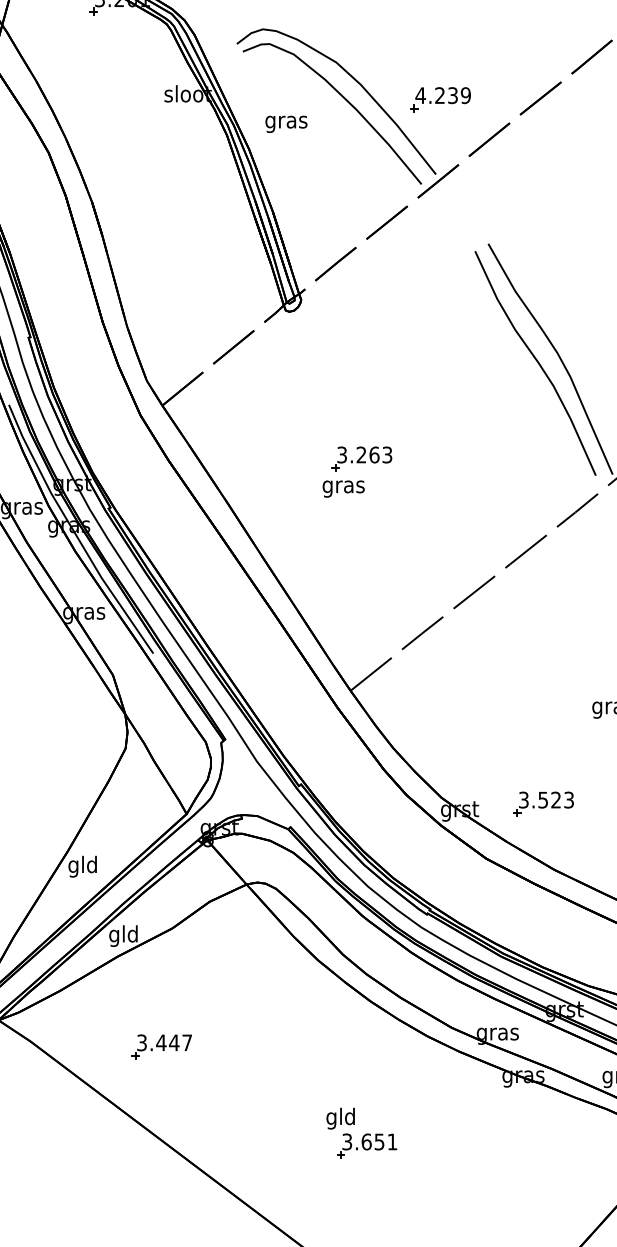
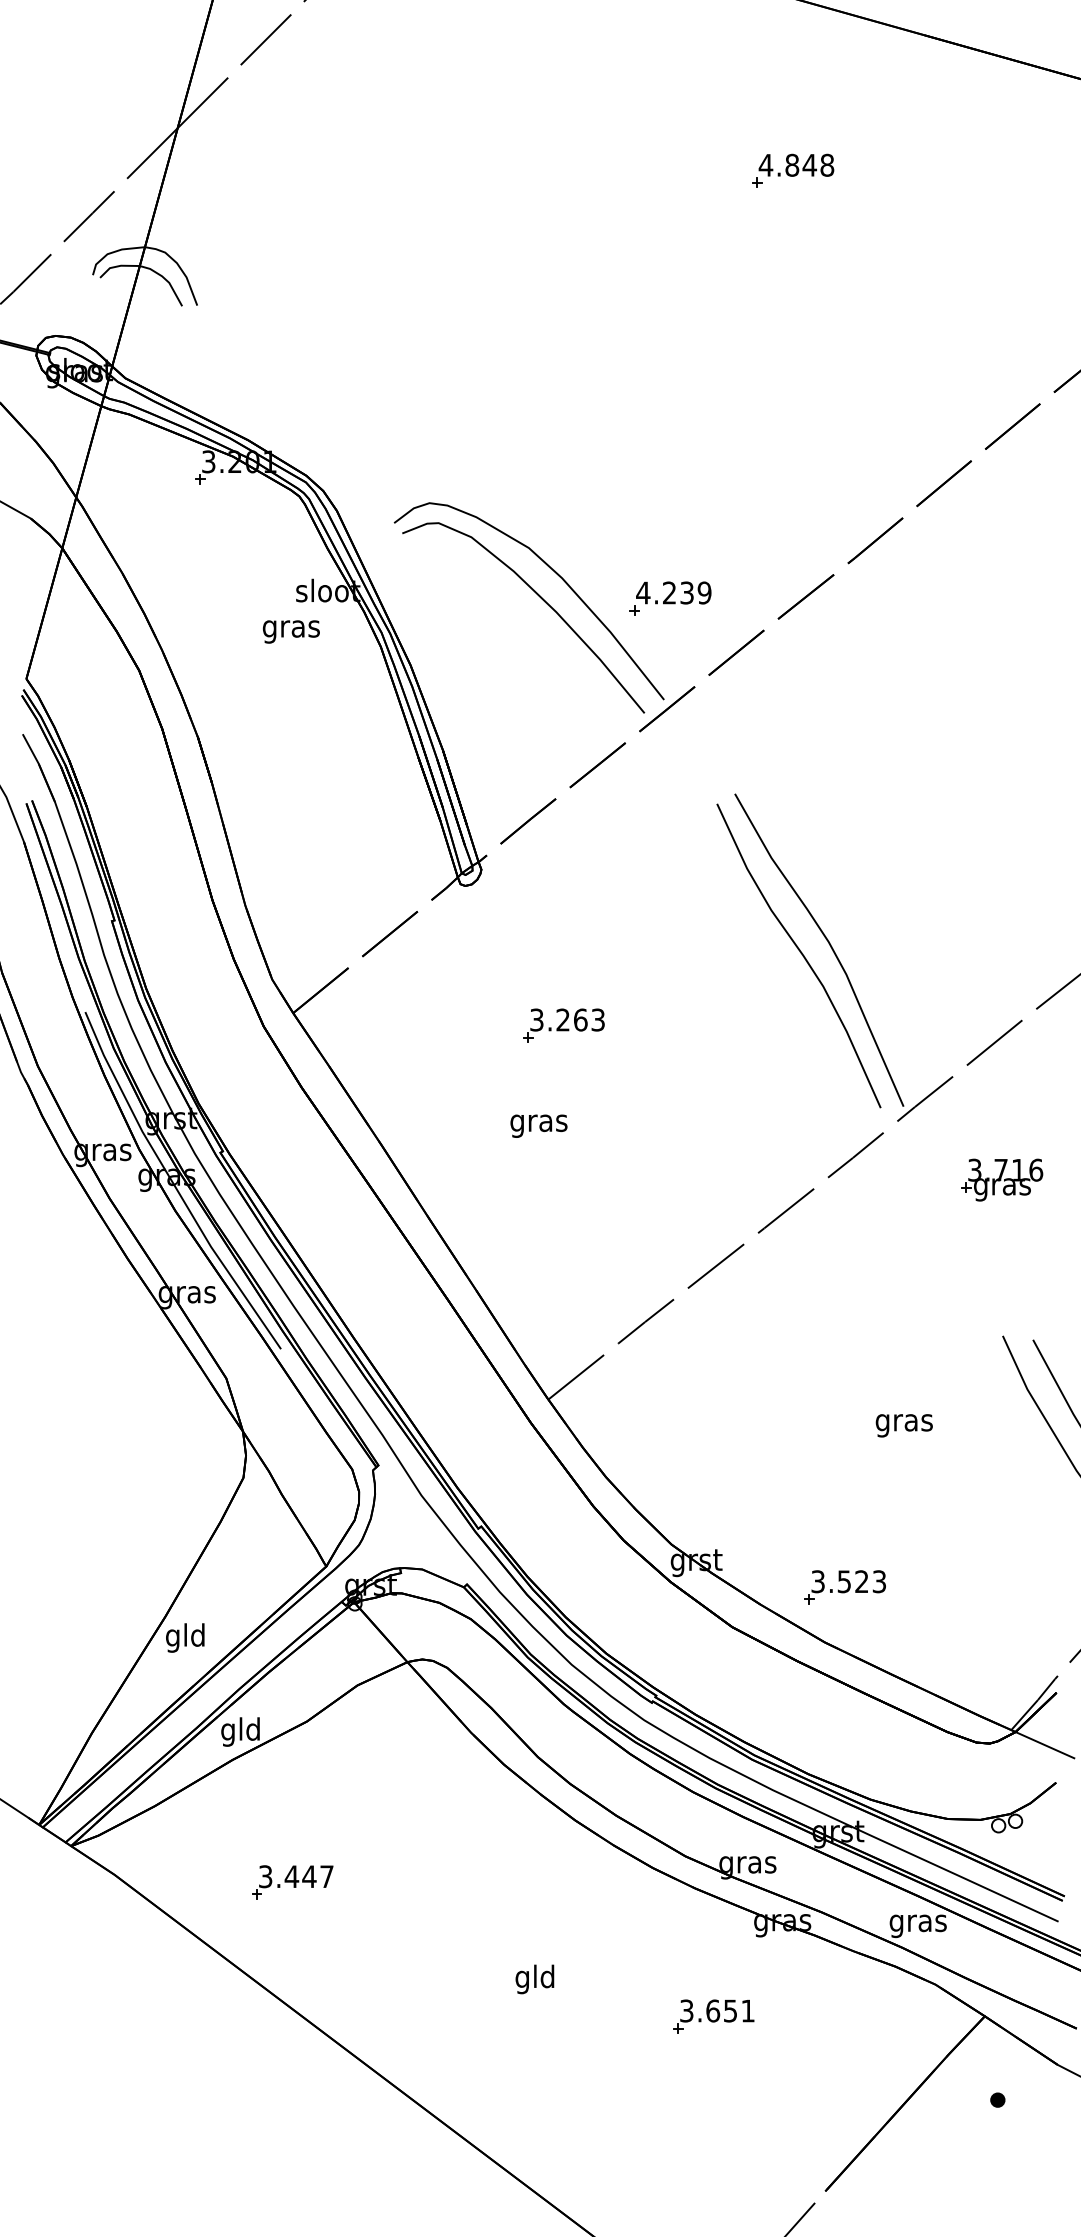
text: (286, 124) -> (291, 631), moved
part: (361, 459) -> (563, 1025), moved
part: (543, 804) -> (844, 1587), moved
part: (366, 1146) -> (713, 2016), moved

